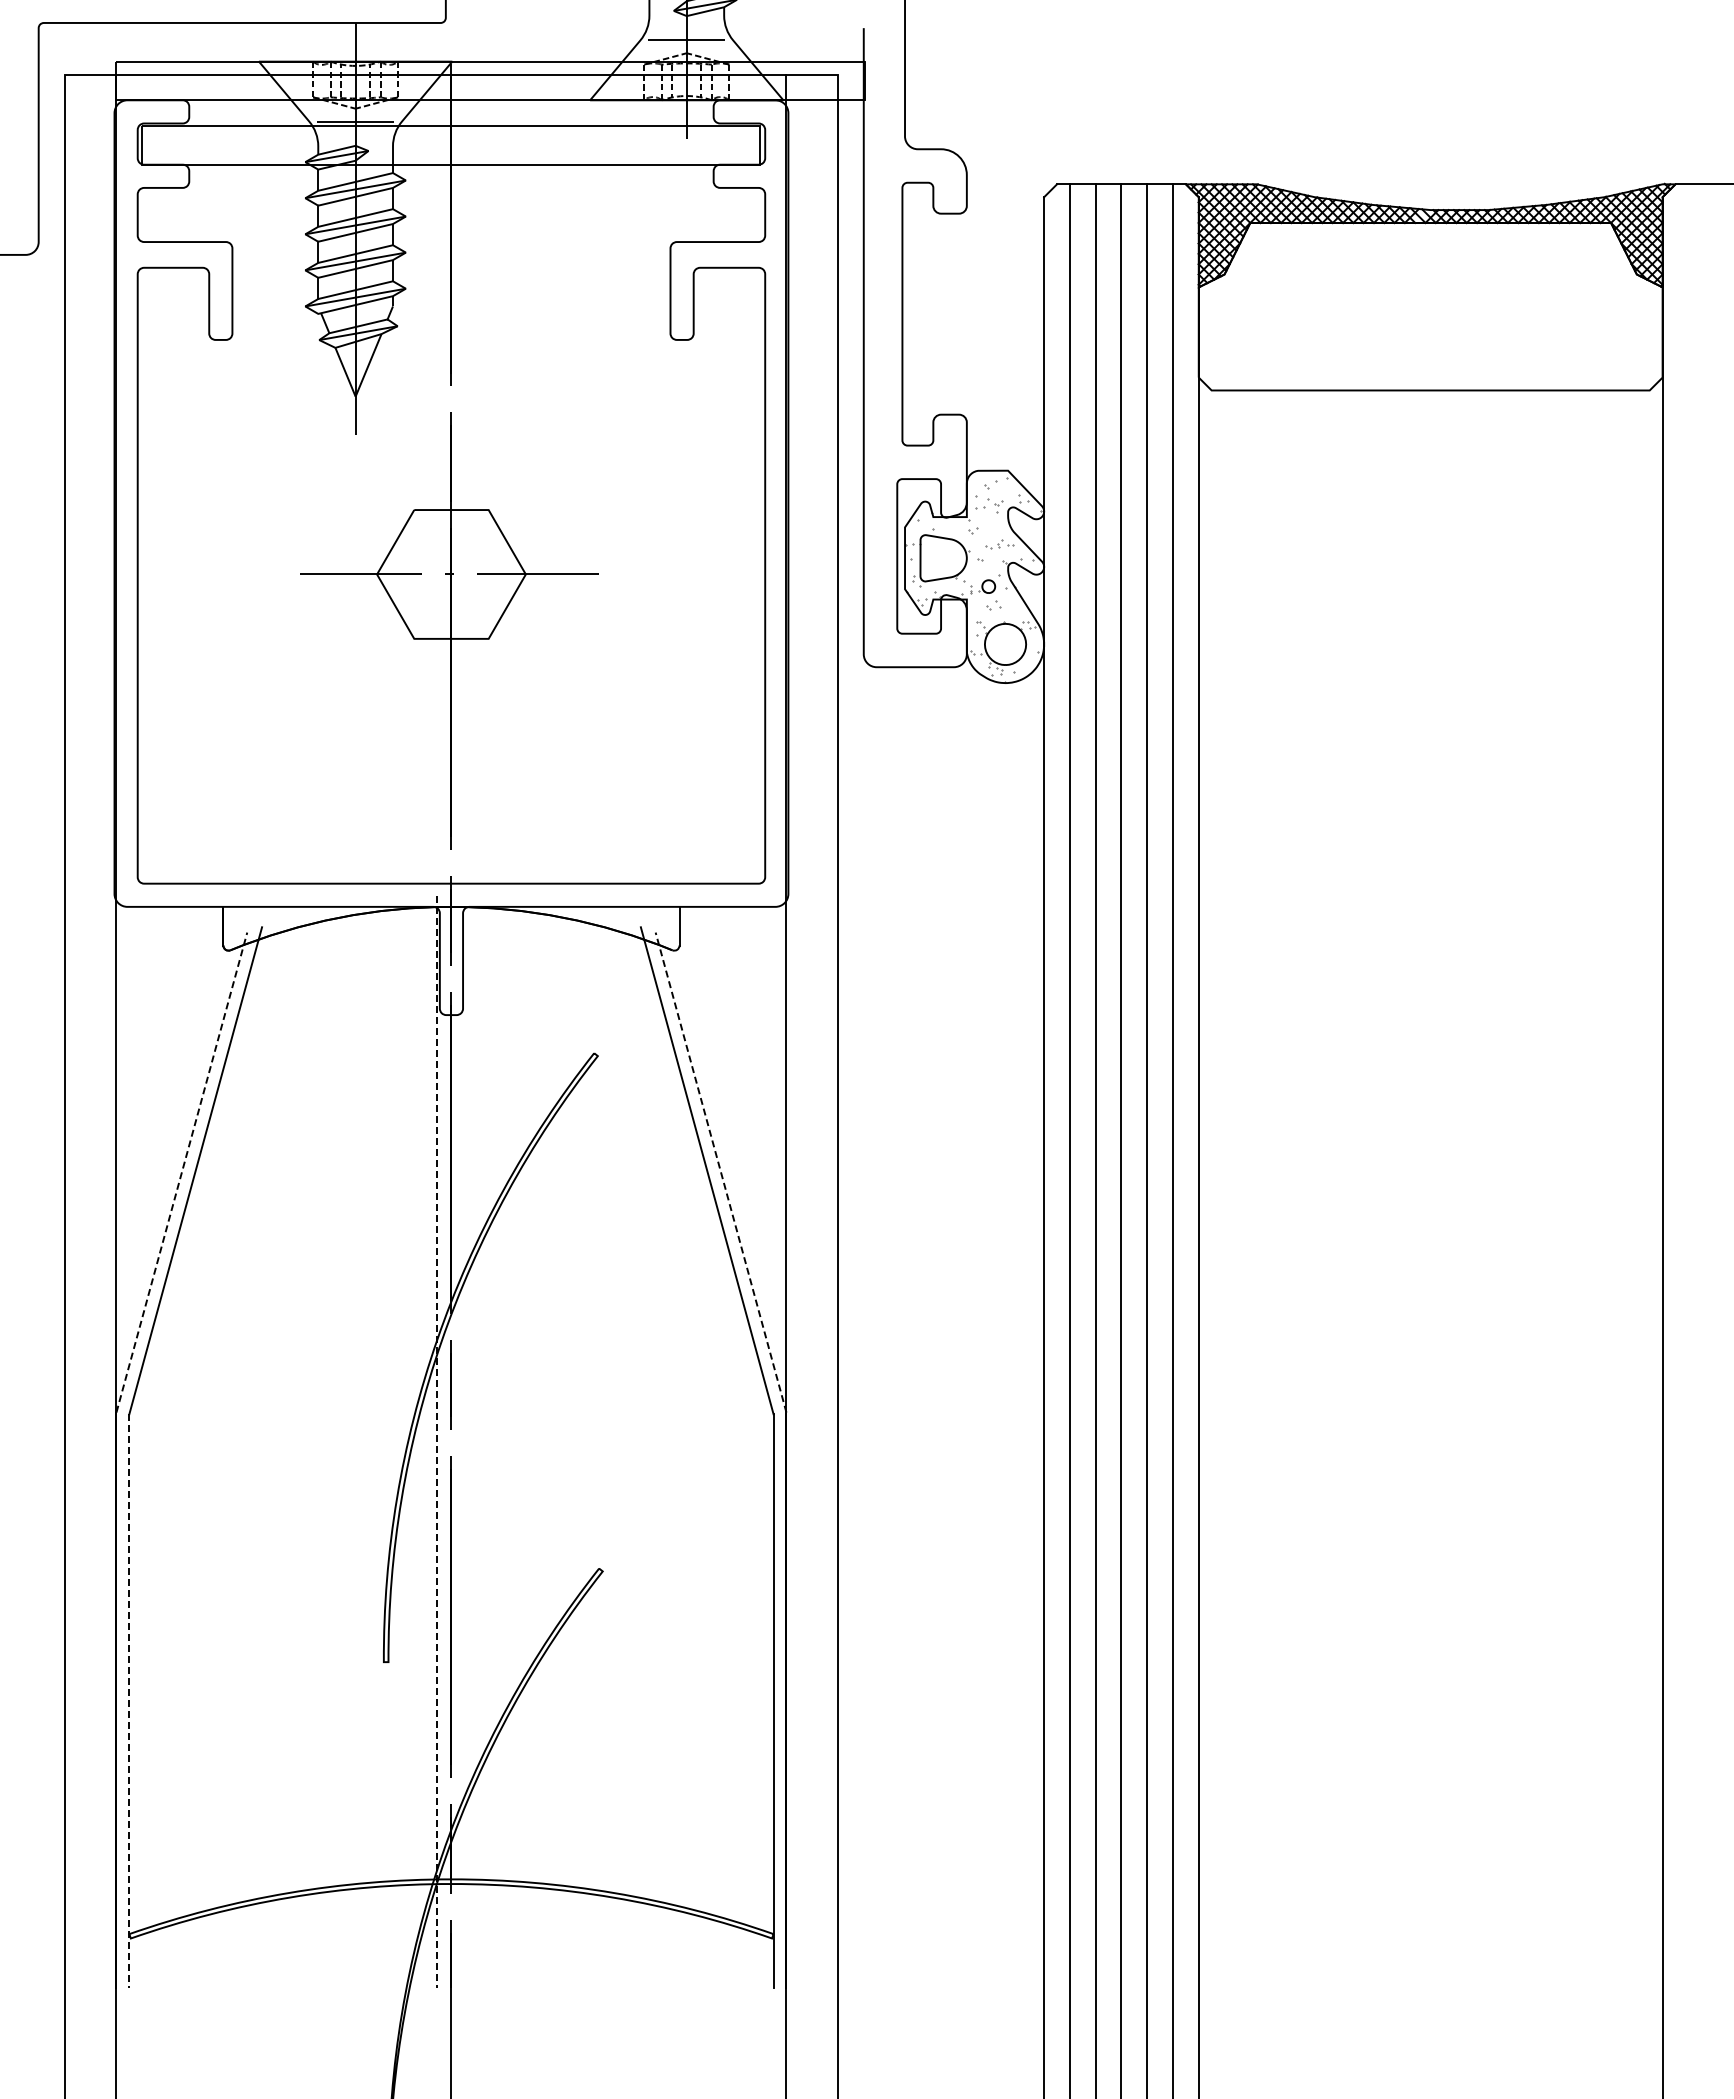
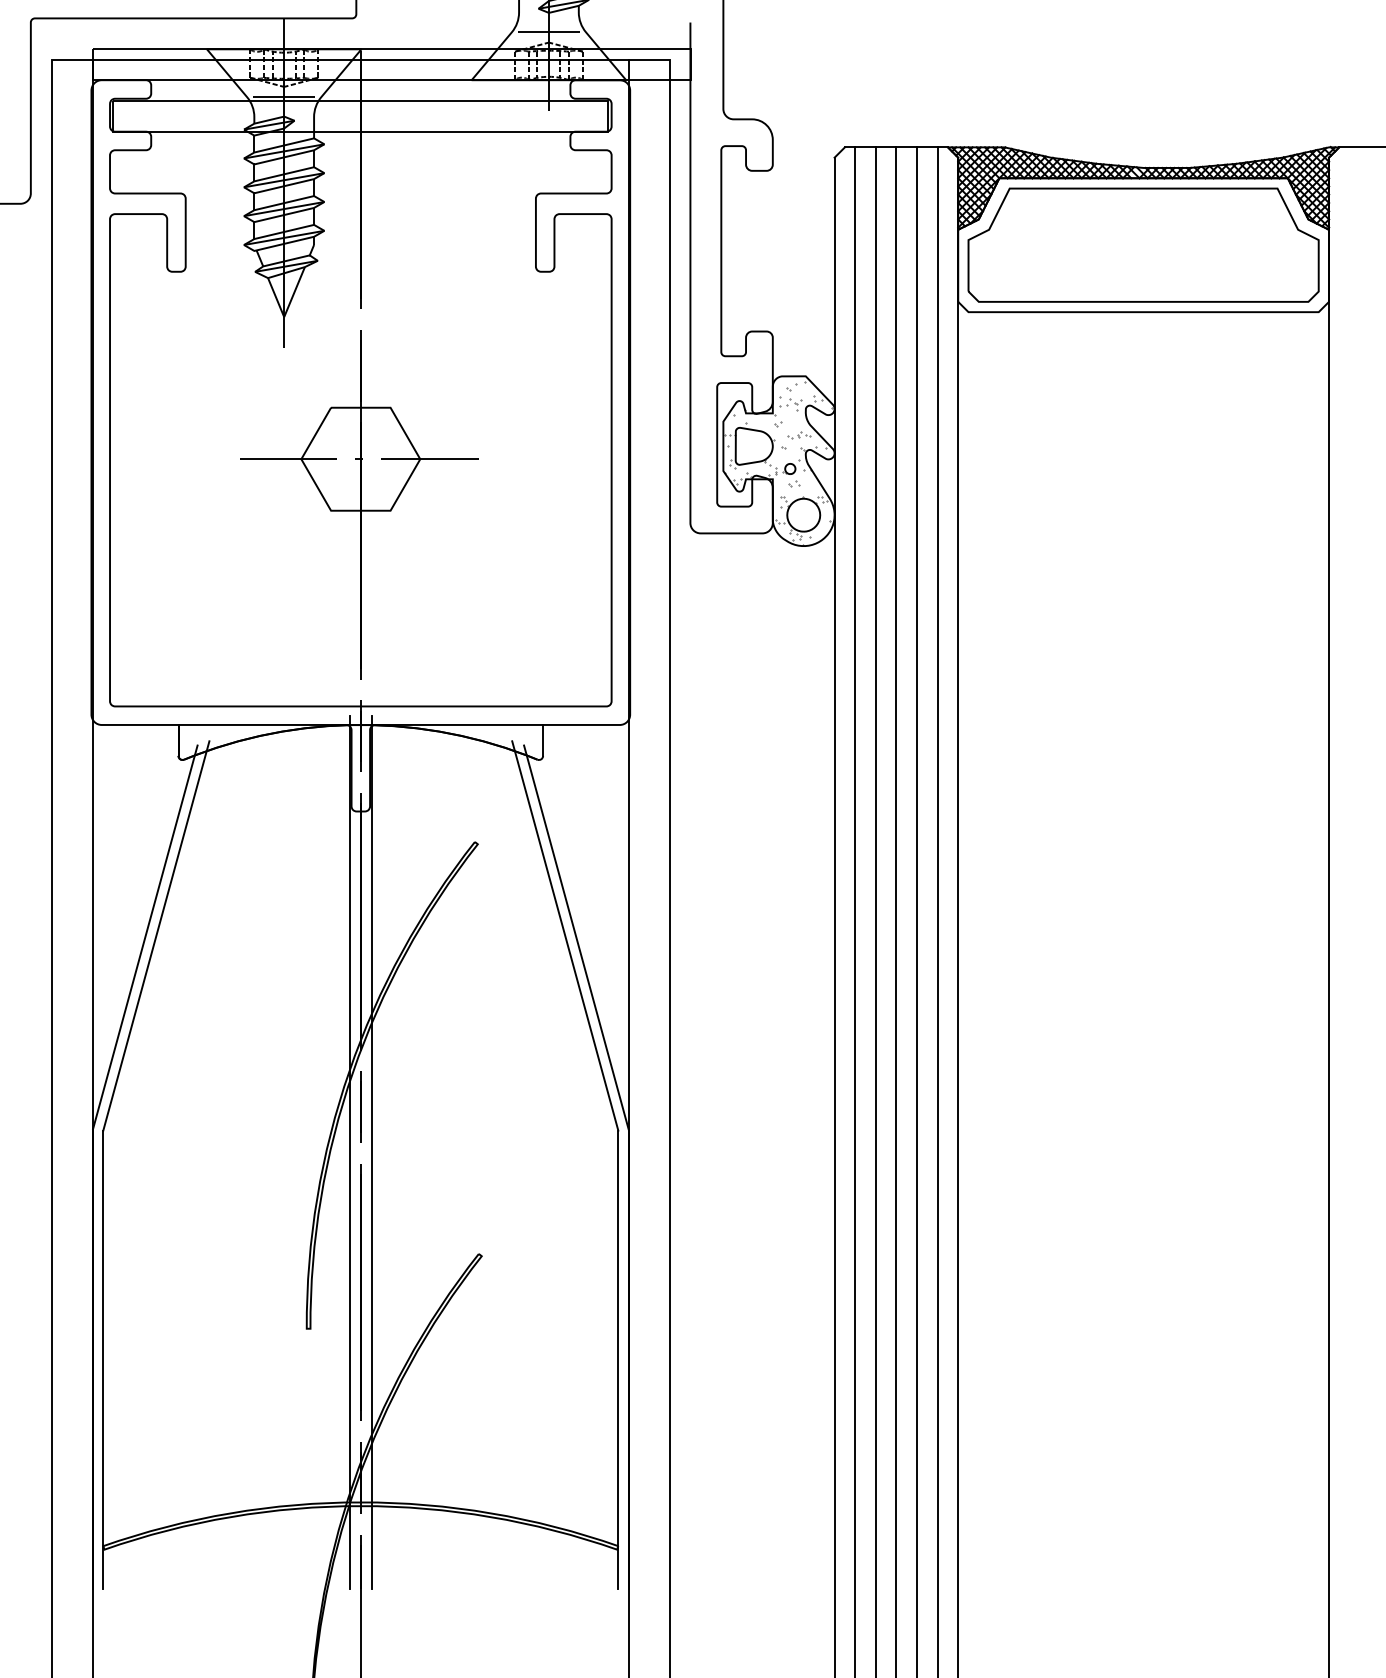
part: (1430, 306) -> (1143, 245), added
line: (181, 1172) -> (145, 937), dashed -> solid
line: (721, 1172) -> (576, 937), dashed -> solid
line: (465, 1441) -> (372, 1152), added
line: (437, 1442) -> (349, 1153), dashed -> solid
line: (129, 1701) -> (103, 1360), dashed -> solid

